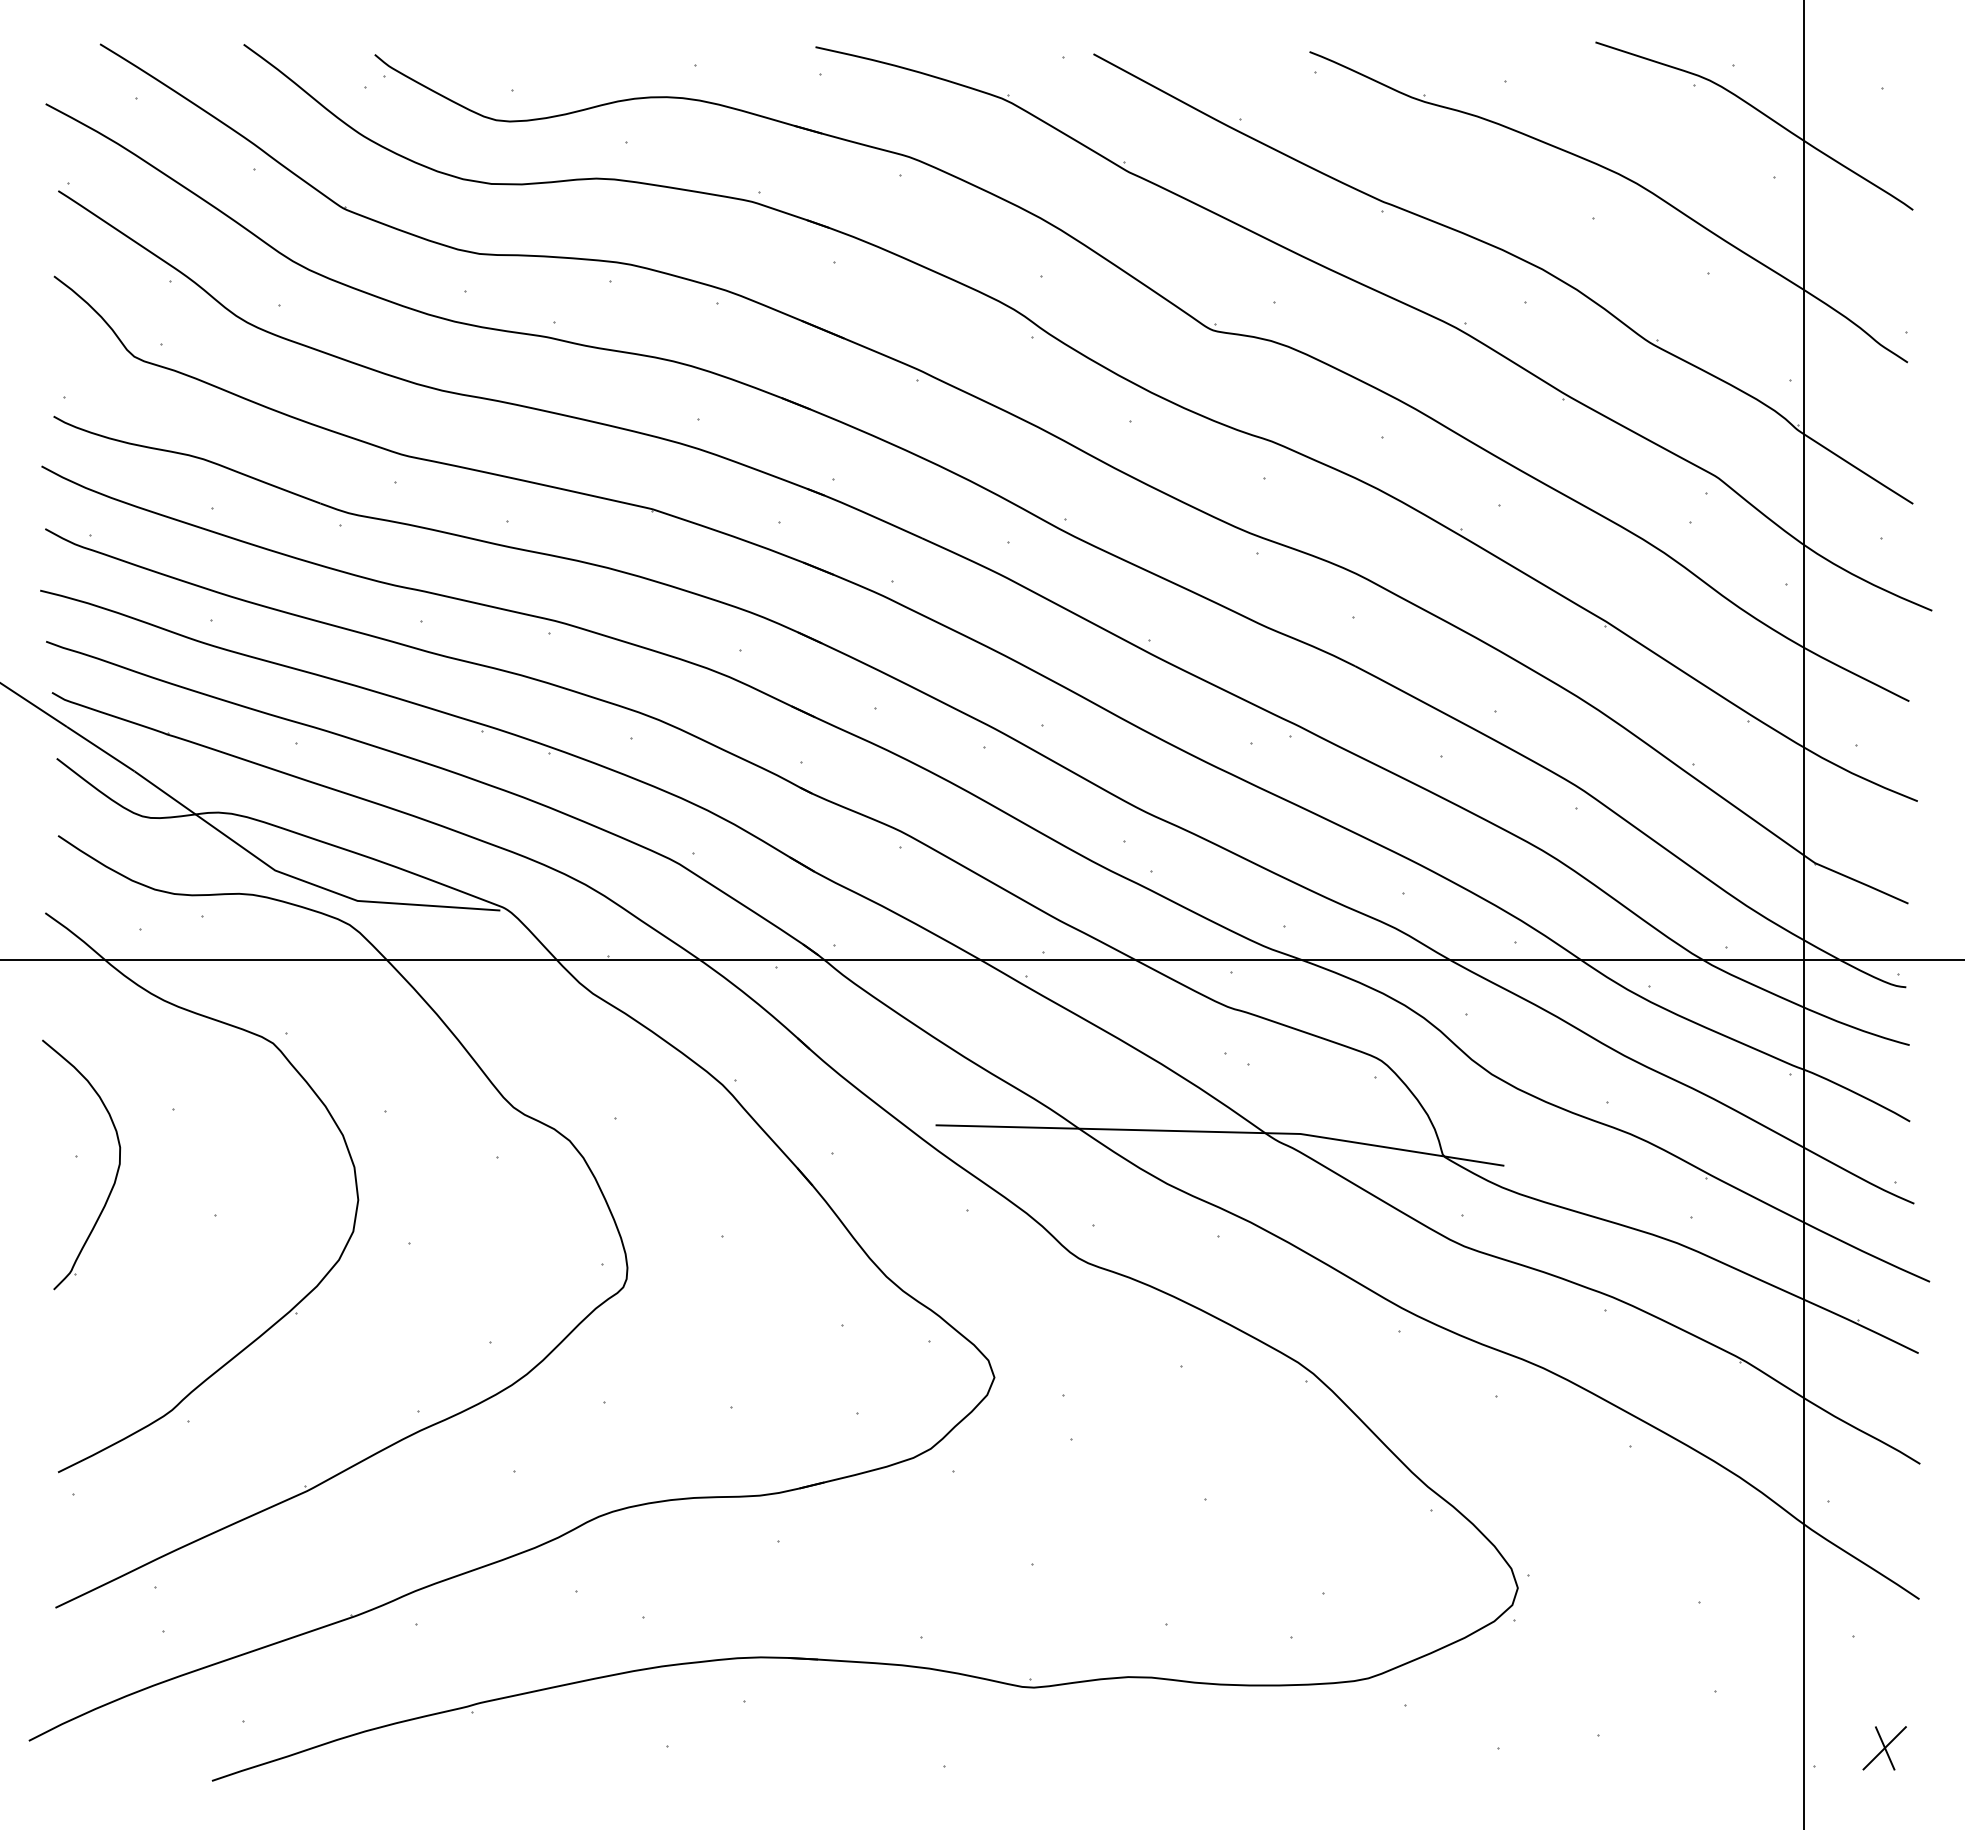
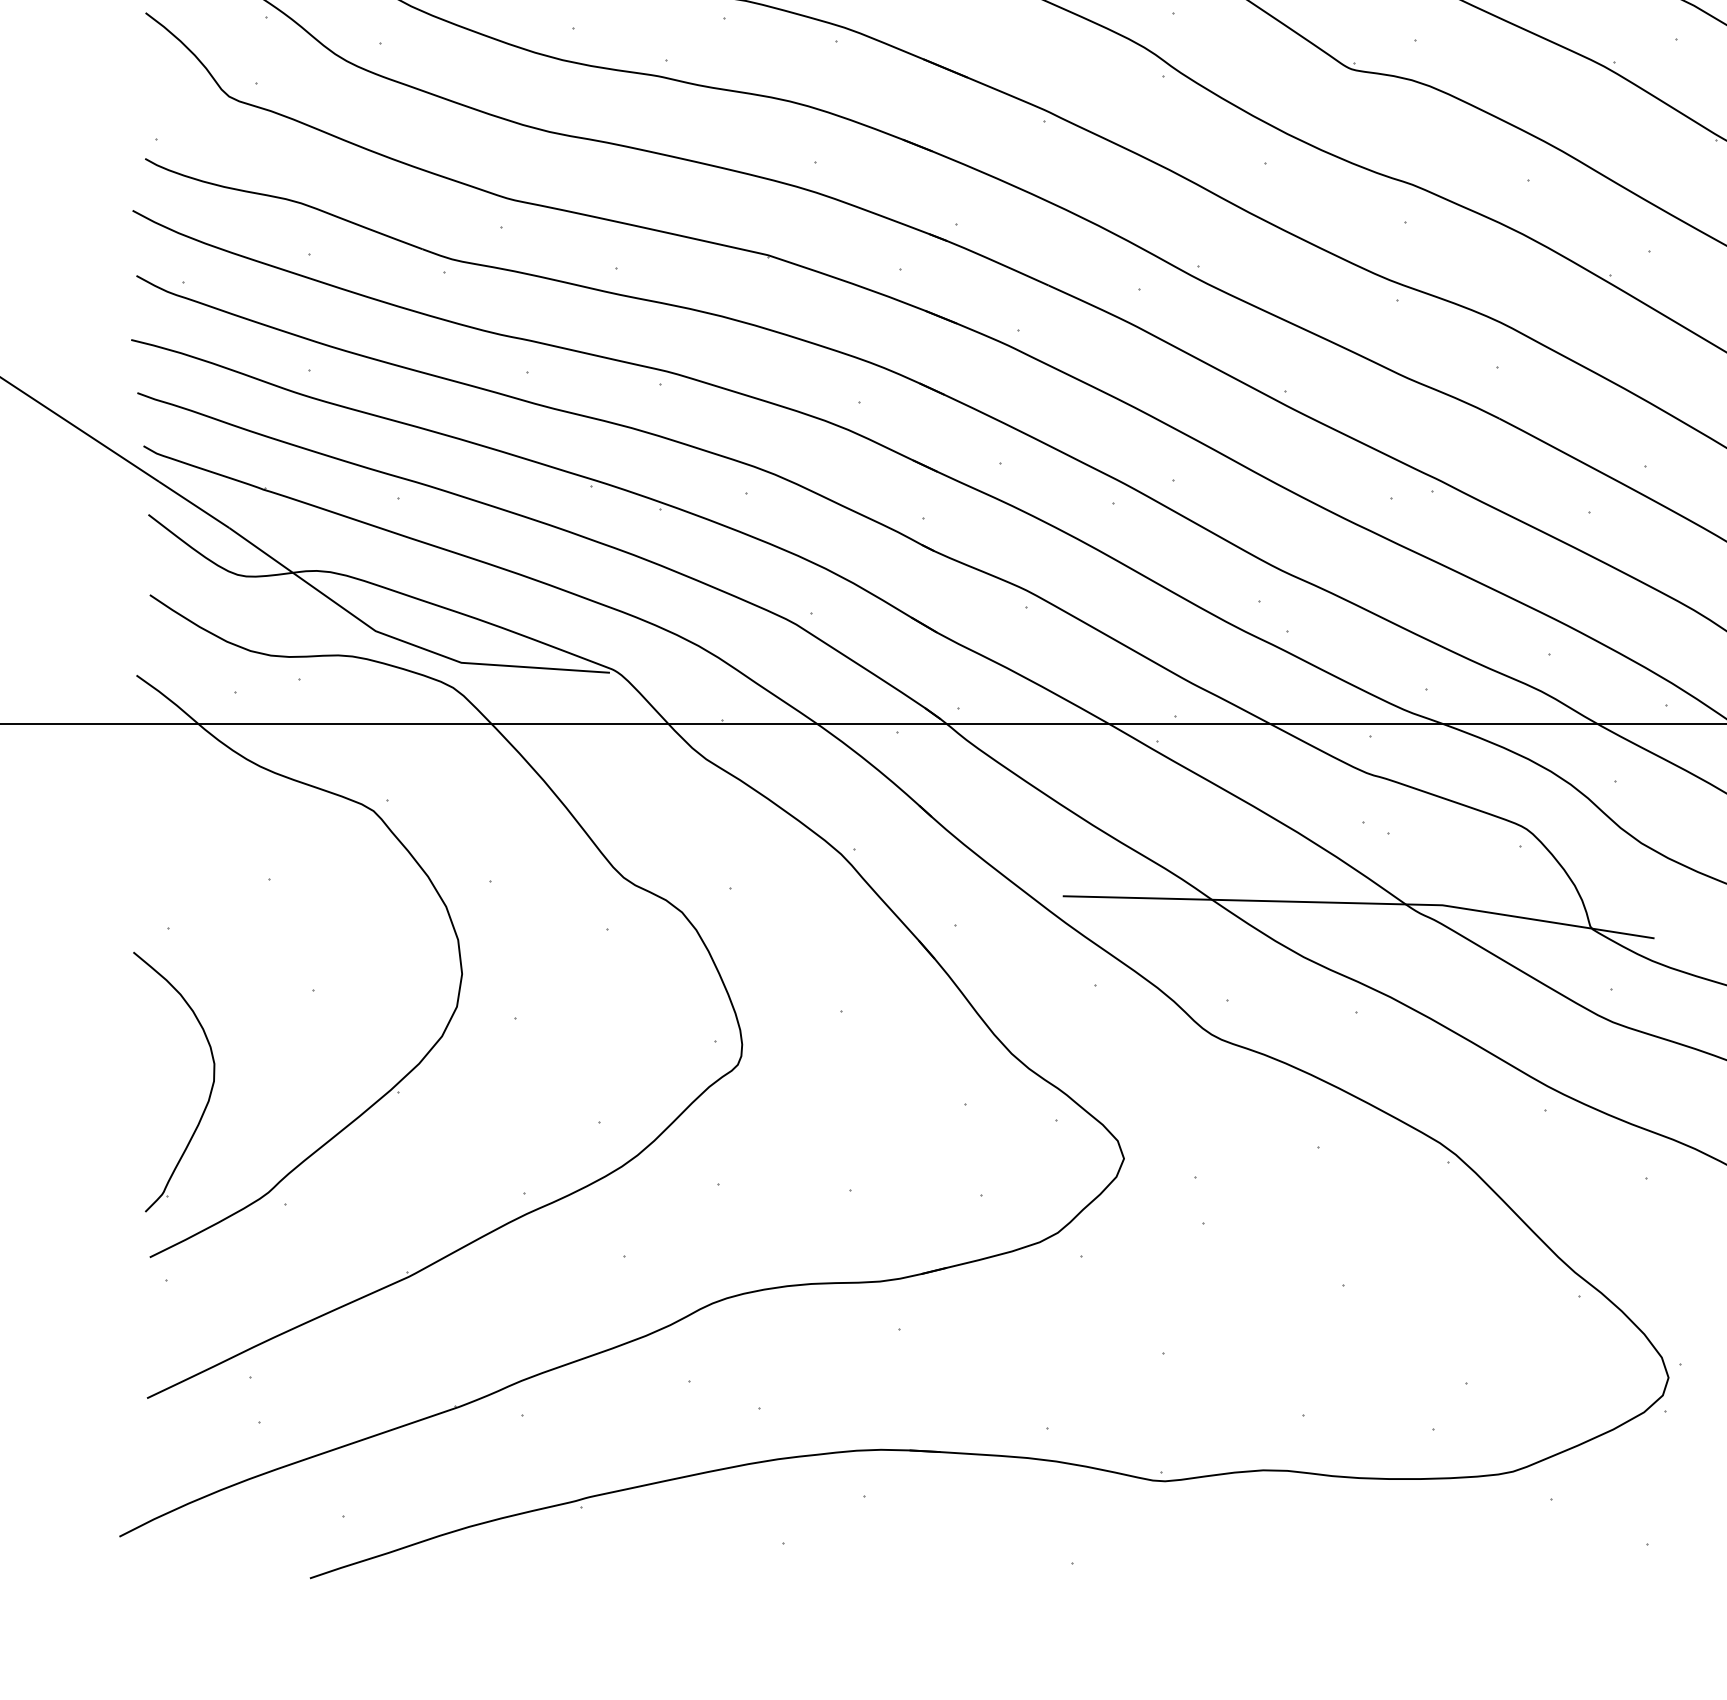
part: (116, 1171) -> (210, 1088), moved

